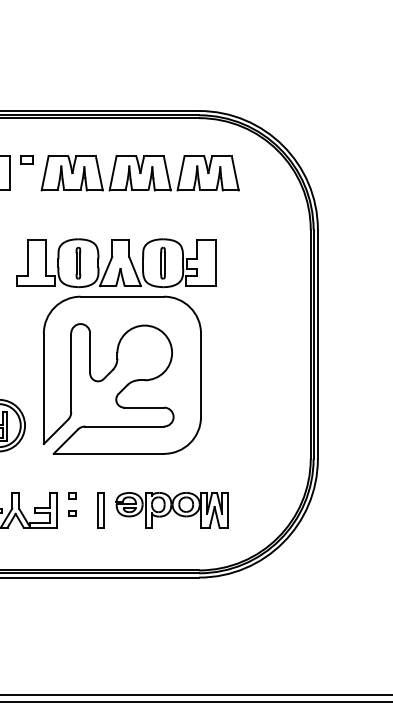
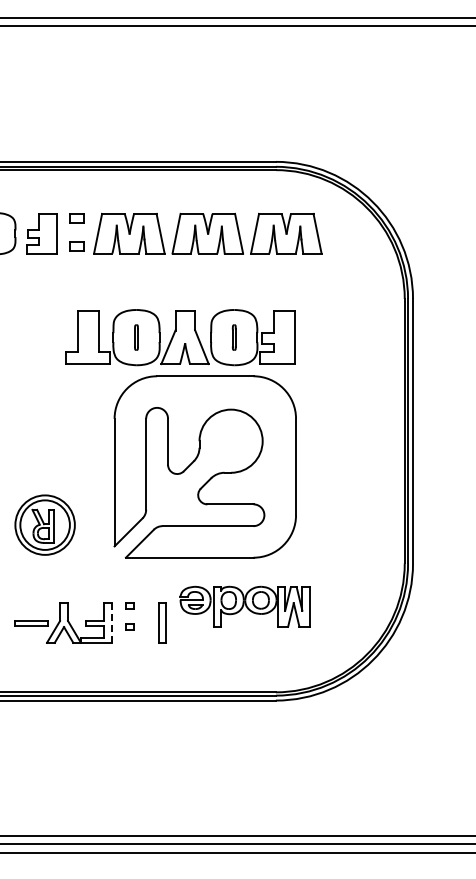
part: (26, 184) -> (76, 246), added
part: (78, 263) -> (136, 337), size x0.7
part: (163, 263) -> (234, 337), size x0.7
part: (113, 370) -> (195, 461), moved
part: (171, 509) -> (244, 606), moved
line: (56, 510) -> (111, 623), solid -> dashed

